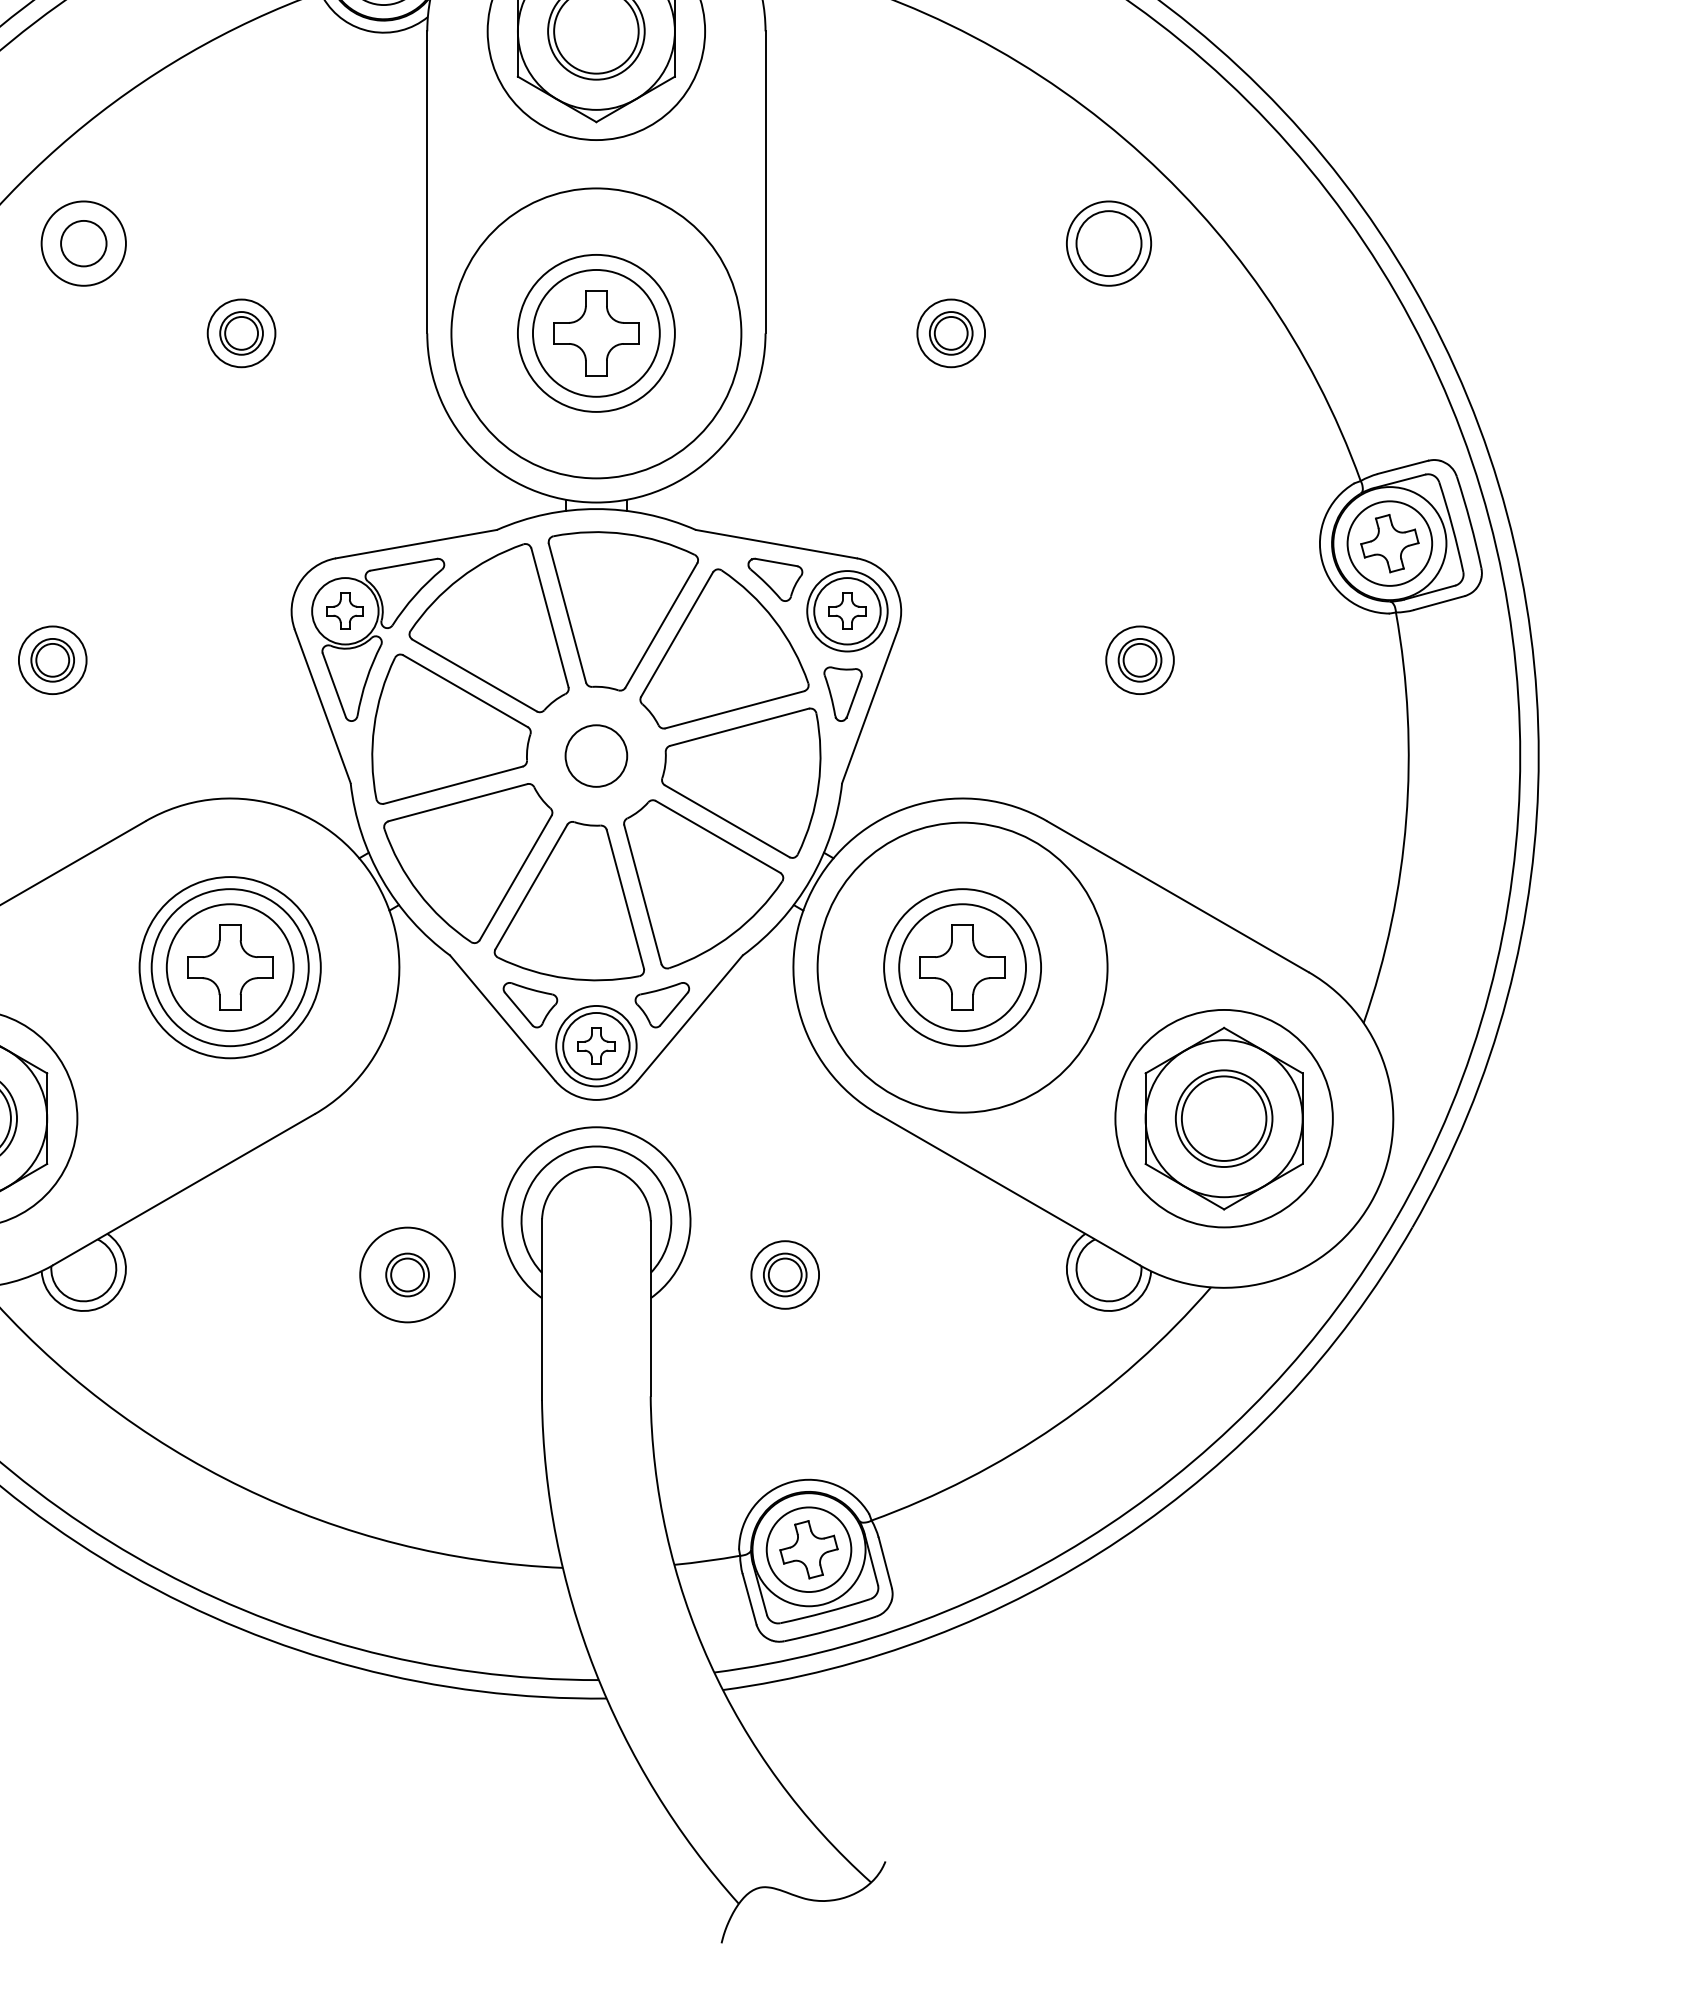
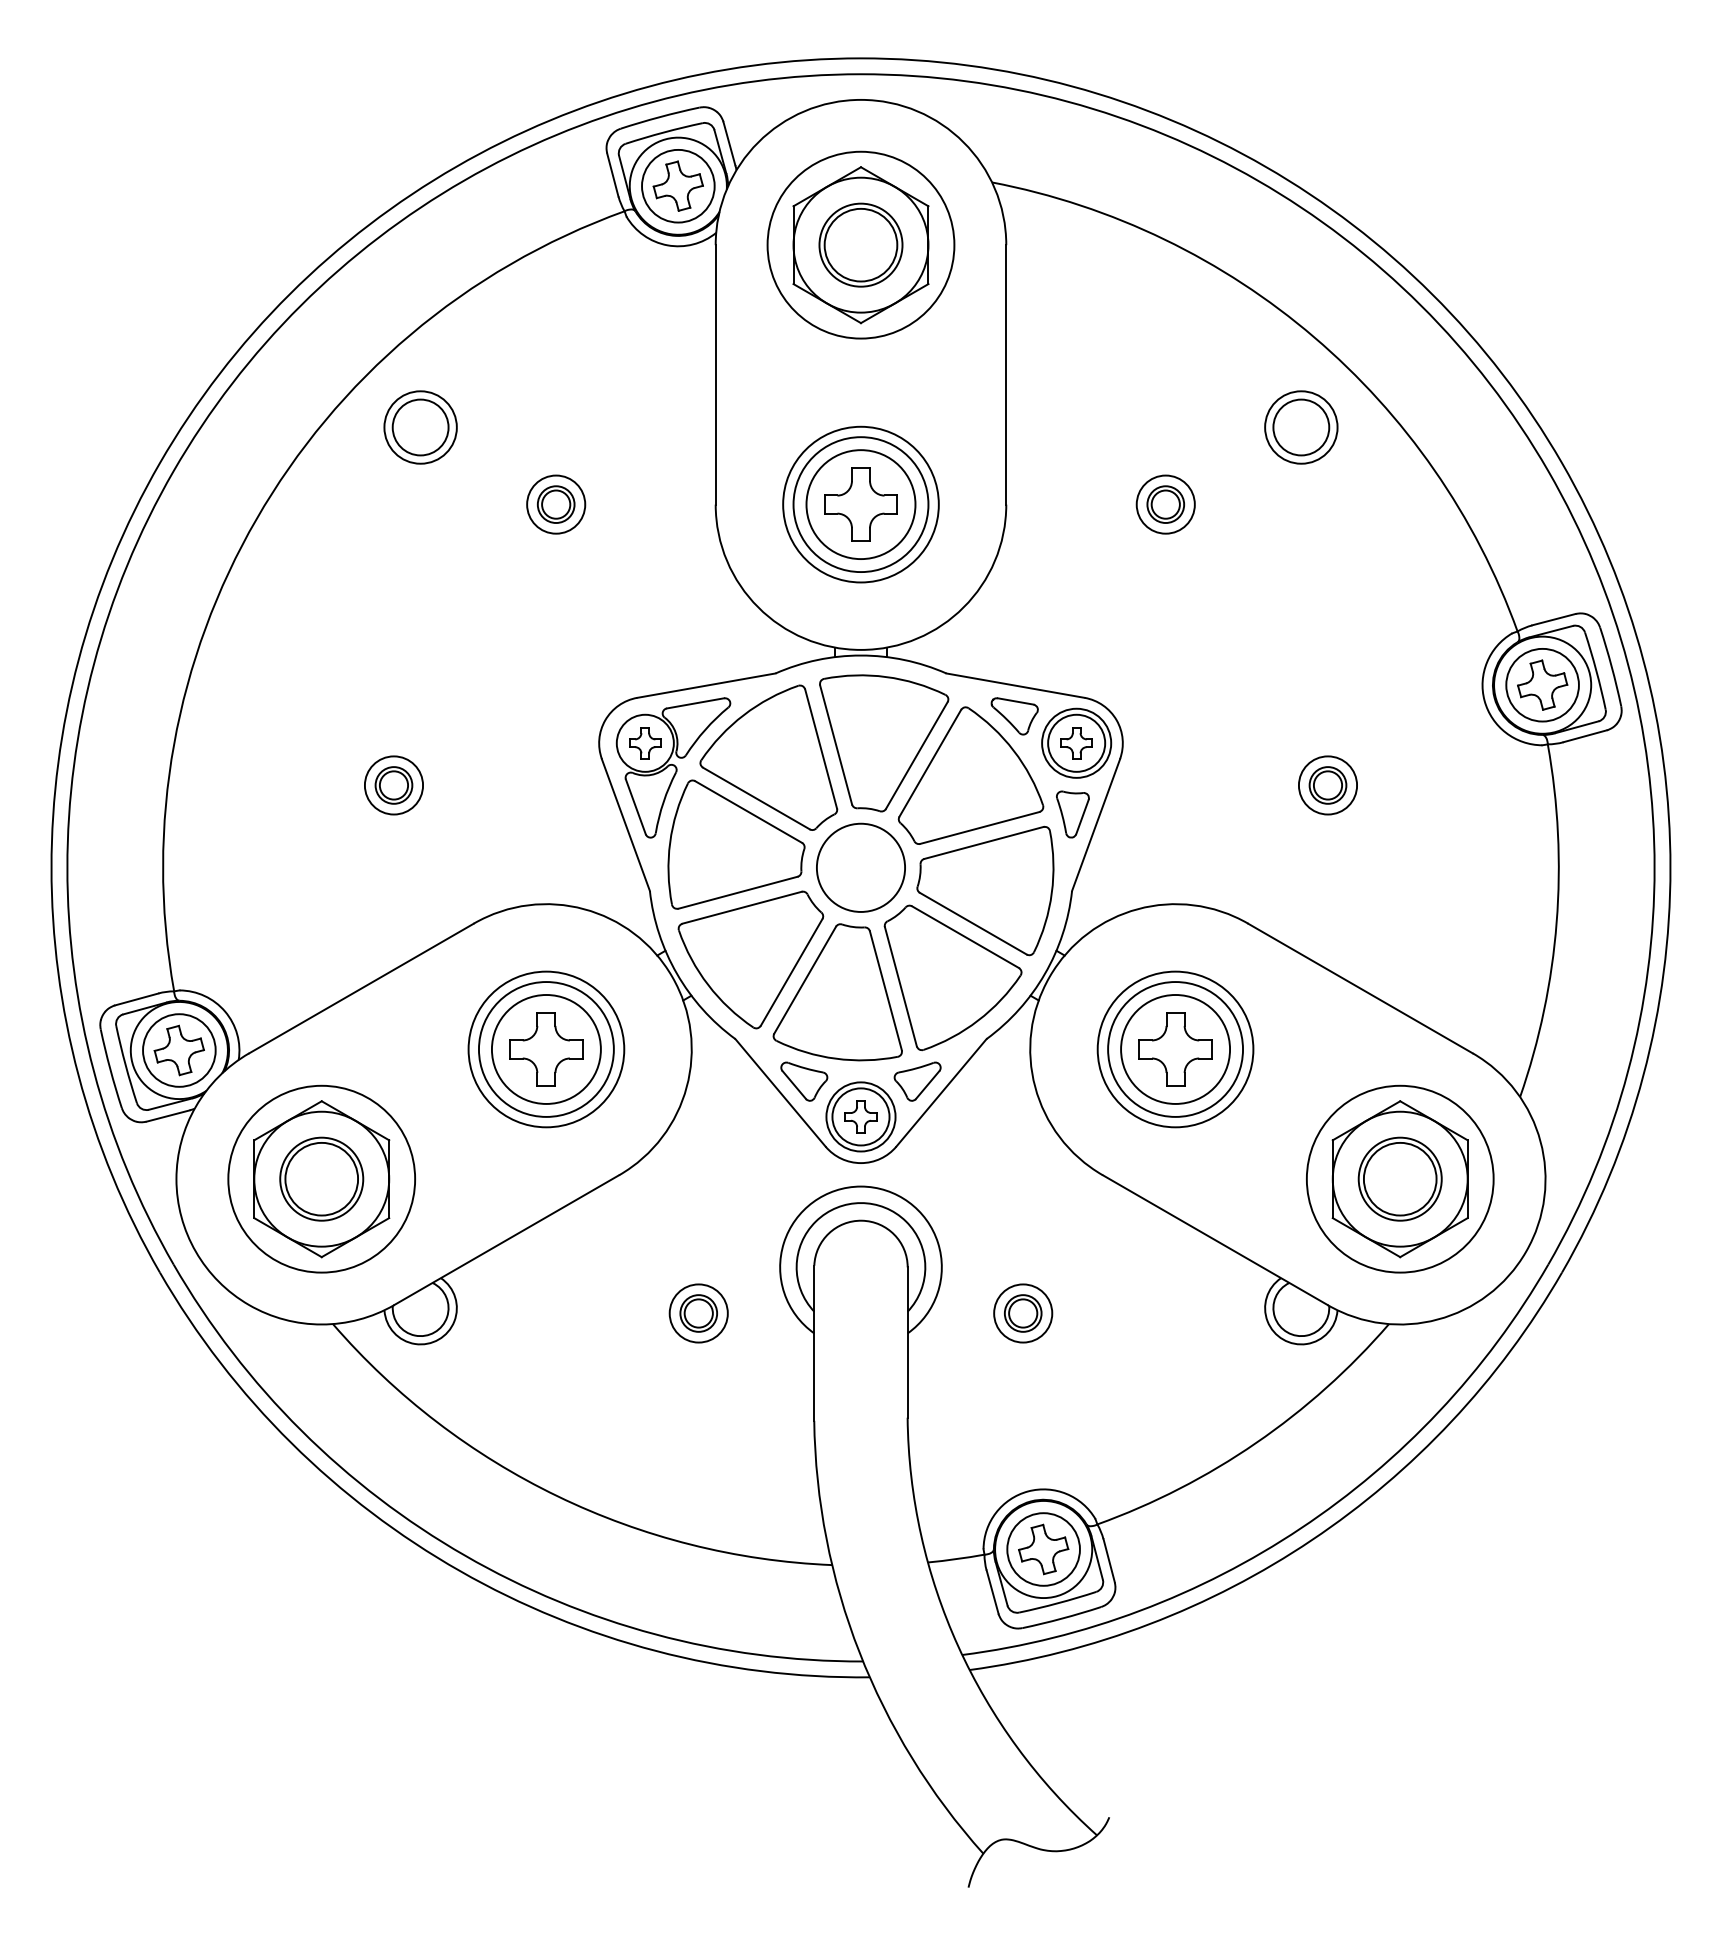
circle: (83, 243) -> (420, 427), size x1.43
circle: (595, 333) -> (860, 504), size x0.62
circle: (595, 755) -> (860, 867), size x1.67
circle: (962, 967) -> (1175, 1049), size x0.62
circle: (407, 1275) -> (698, 1313), size x0.71

